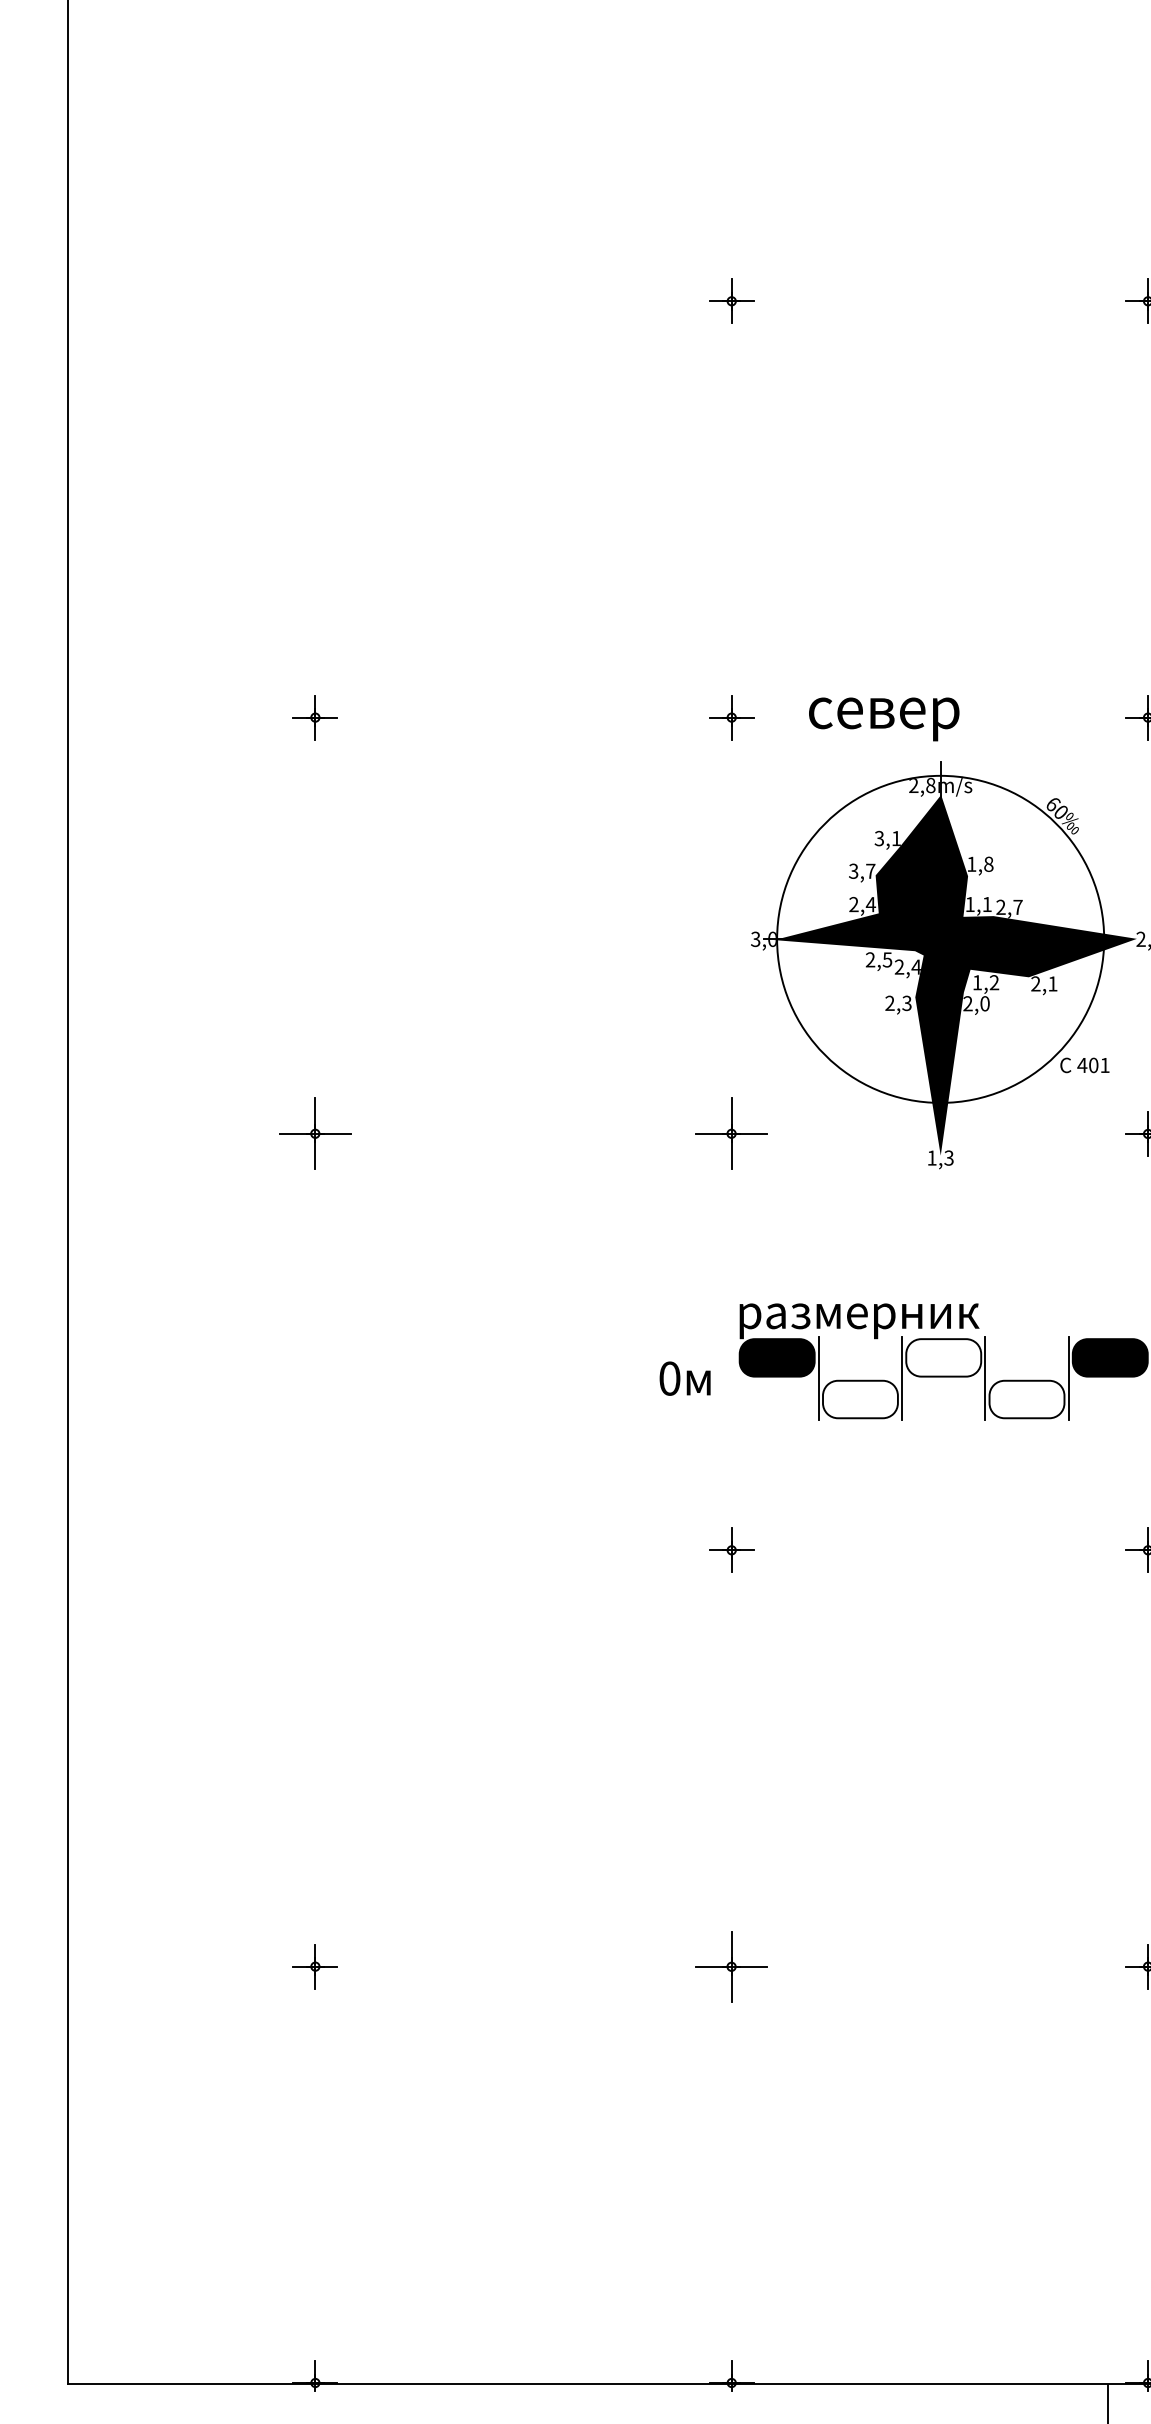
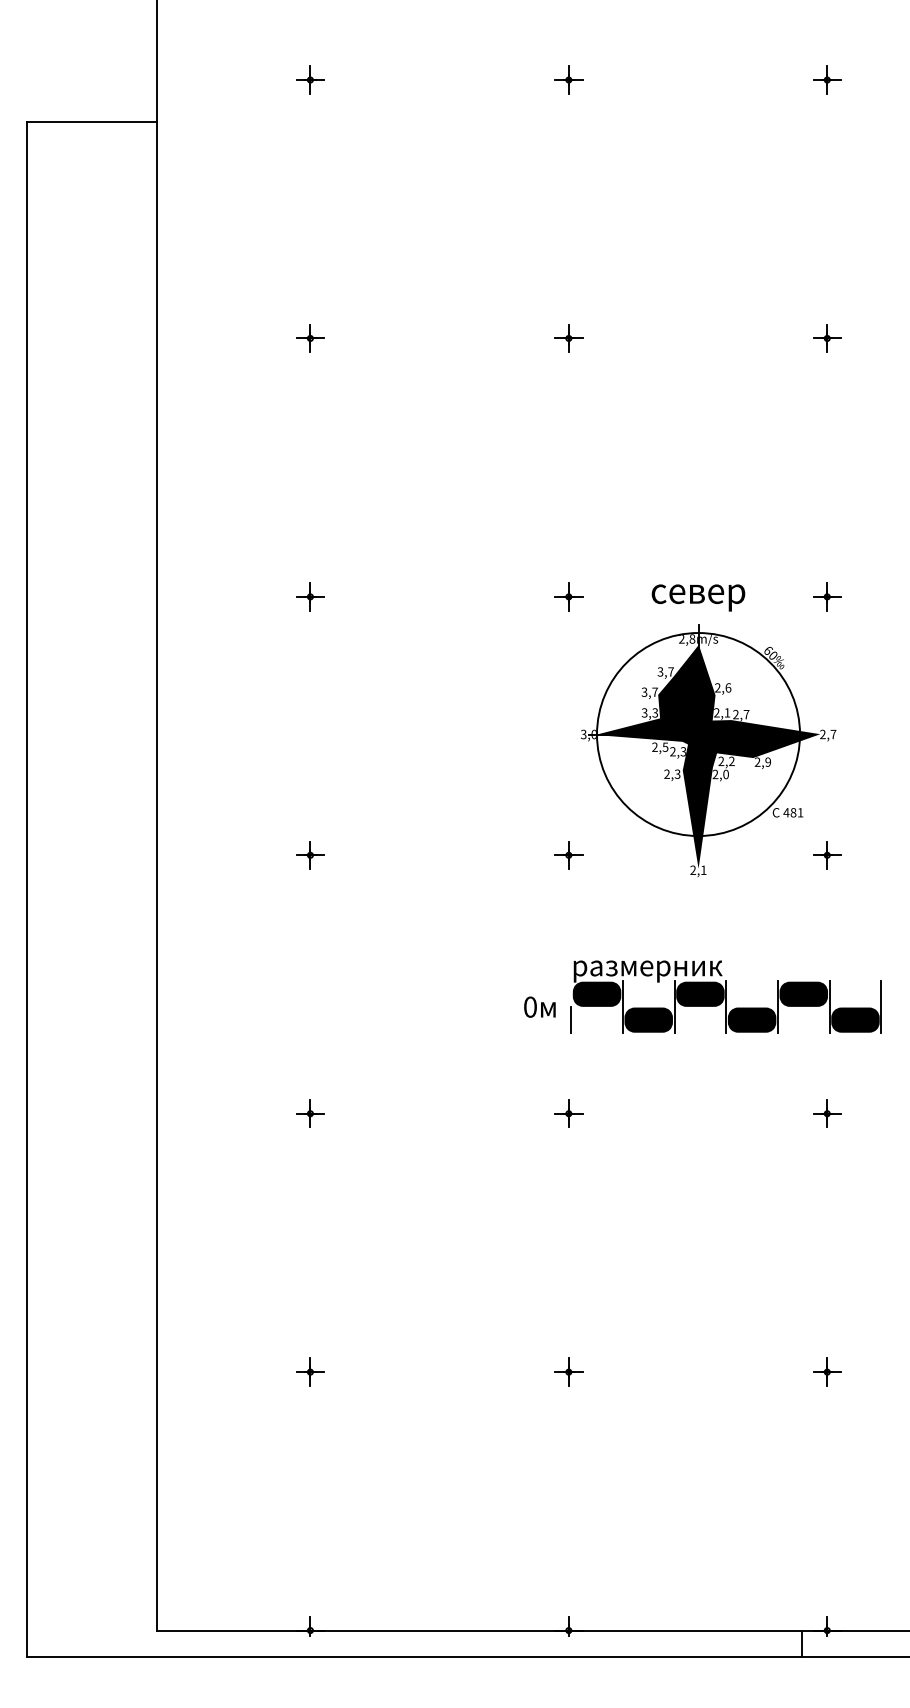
part: (315, 301) -> (310, 338), added
text: (884, 718) -> (698, 597), moved
text: (895, 837) -> (670, 671), 3,1 -> 3,7
text: (980, 863) -> (723, 687), 1,8 -> 2,6
text: (861, 903) -> (649, 712), 2,4 -> 3,3
text: (969, 903) -> (716, 712), 1,1 -> 2,1
text: (914, 966) -> (682, 751), 2,4 -> 2,3
text: (977, 981) -> (721, 760), 1,2 -> 2,2
text: (1051, 982) -> (767, 761), 2,1 -> 2,9
text: (1093, 1065) -> (793, 812), 401 -> 481
part: (315, 1134) -> (310, 855), size x0.62
part: (731, 1134) -> (568, 855), size x0.62
text: (940, 1158) -> (698, 870), 1,3 -> 2,1
fill: (943, 1356) -> (700, 993), added
fill: (860, 1398) -> (648, 1019), added
fill: (1026, 1398) -> (751, 1019), added
line: (736, 1400) -> (571, 1020), added
part: (315, 1549) -> (310, 1113), added
part: (731, 1965) -> (568, 1371), size x0.62

